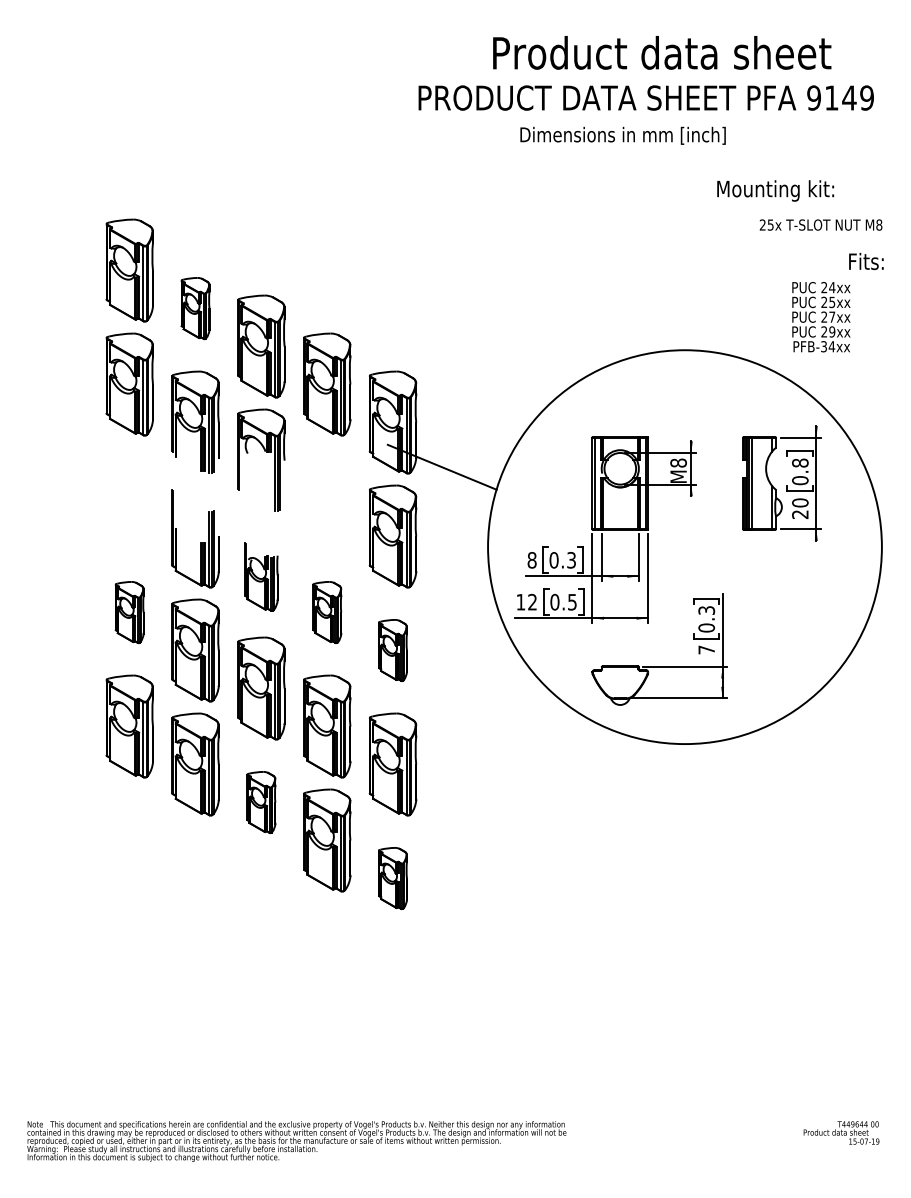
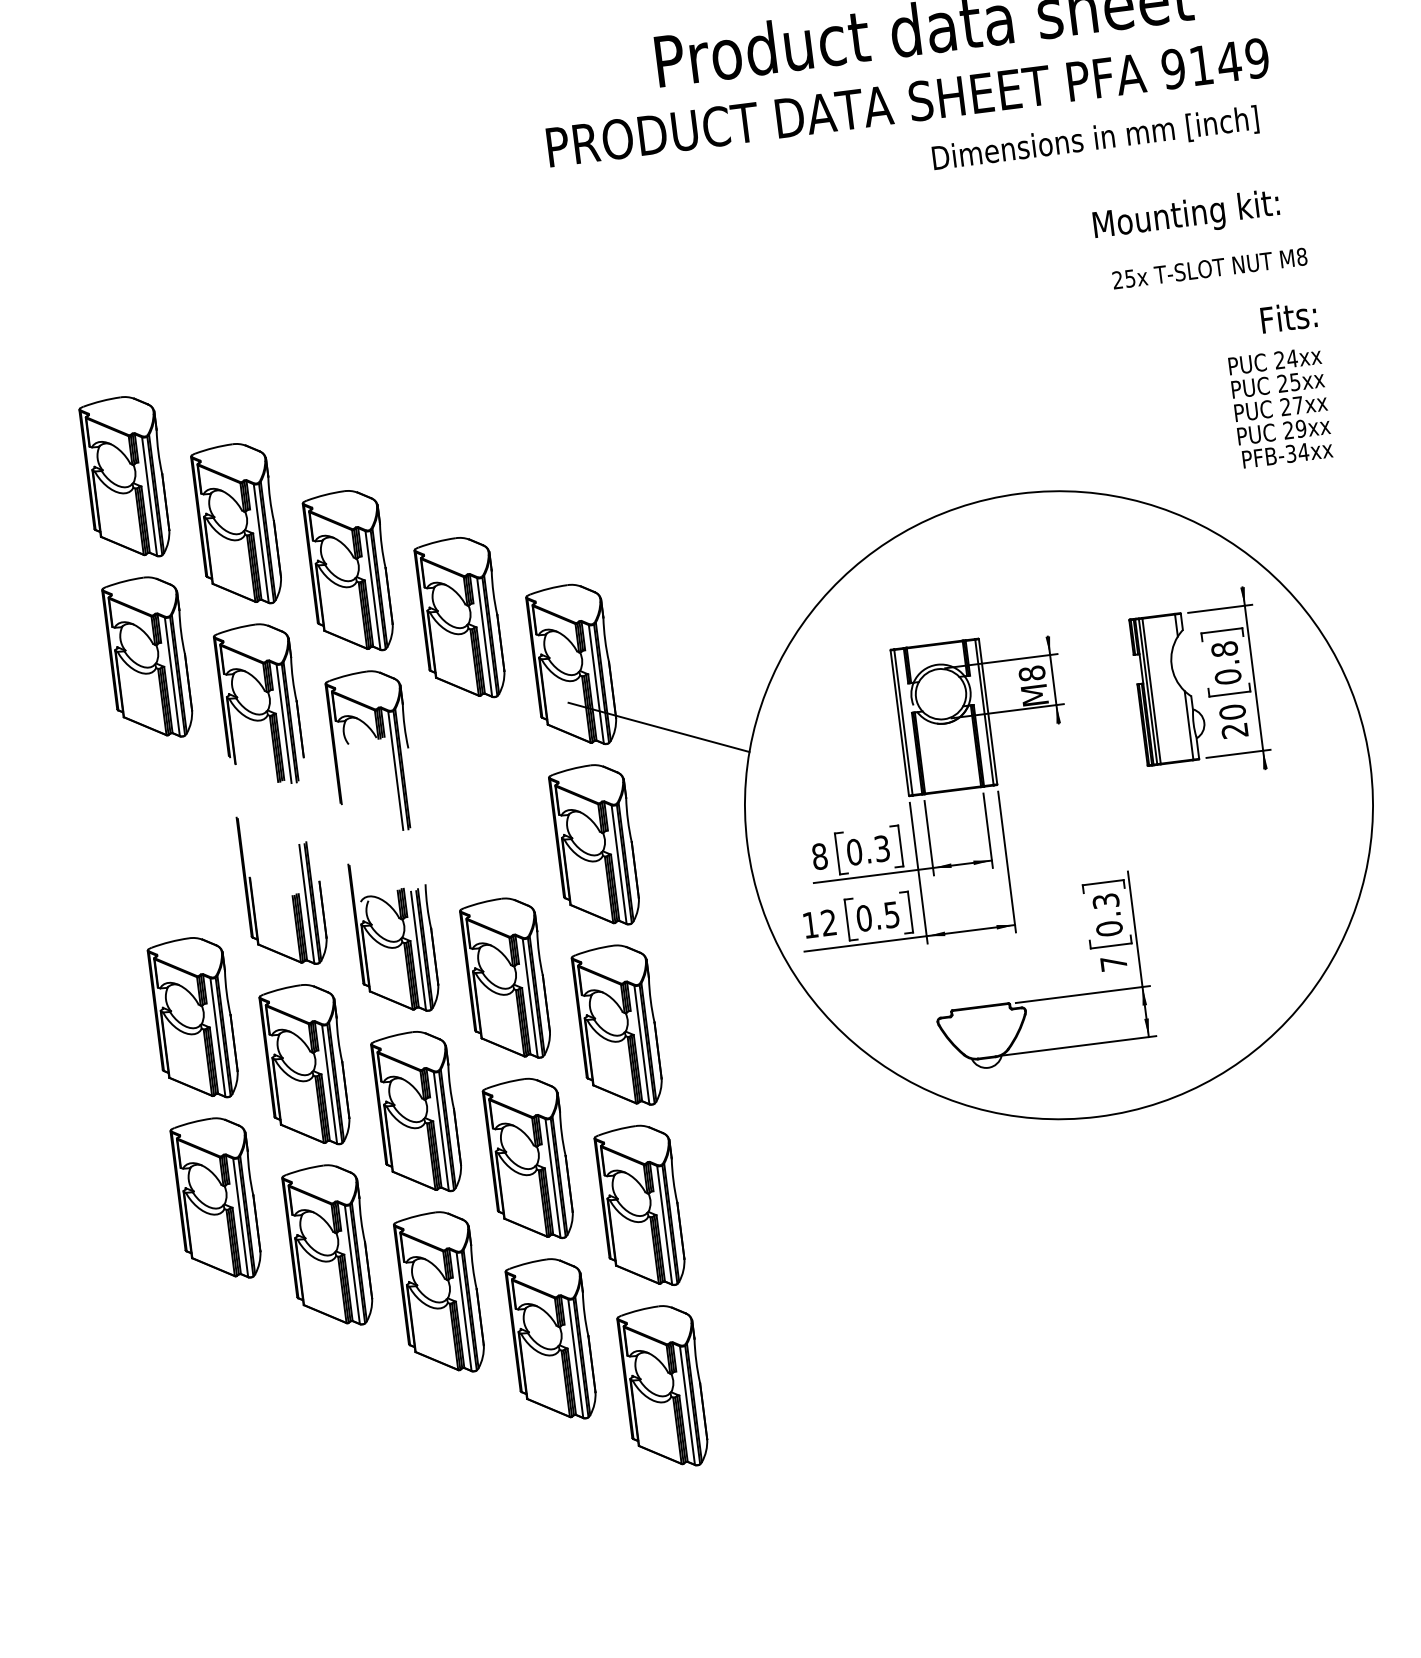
text: (622, 135) -> (1094, 139), moved
text: (775, 190) -> (1186, 215), moved
part: (195, 308) -> (237, 525), size x1.67
text: (821, 317) -> (1281, 408), moved
part: (261, 576) -> (394, 936), size x1.43
part: (129, 612) -> (193, 1019), size x1.67
part: (327, 612) -> (506, 980), size x1.67
part: (392, 650) -> (616, 1027), size x1.67
part: (261, 802) -> (440, 1293), size x1.67
part: (392, 878) -> (662, 1387), size x1.67

